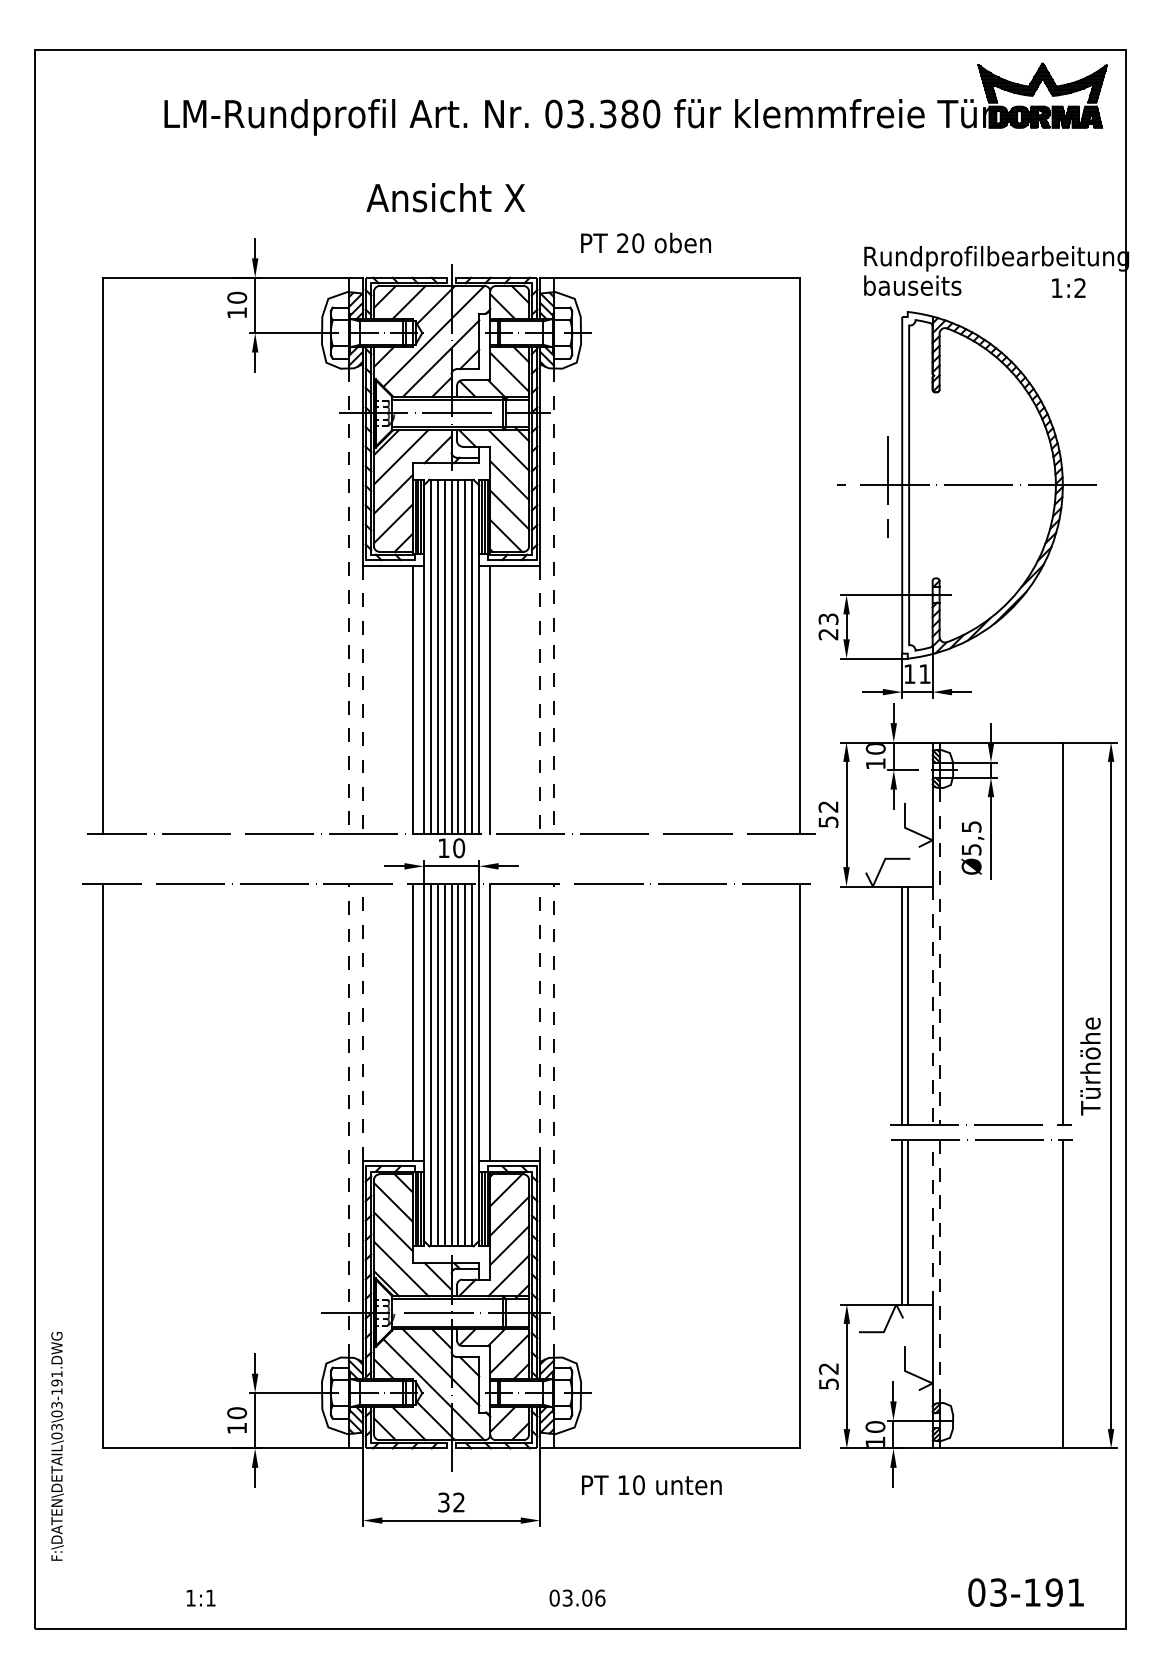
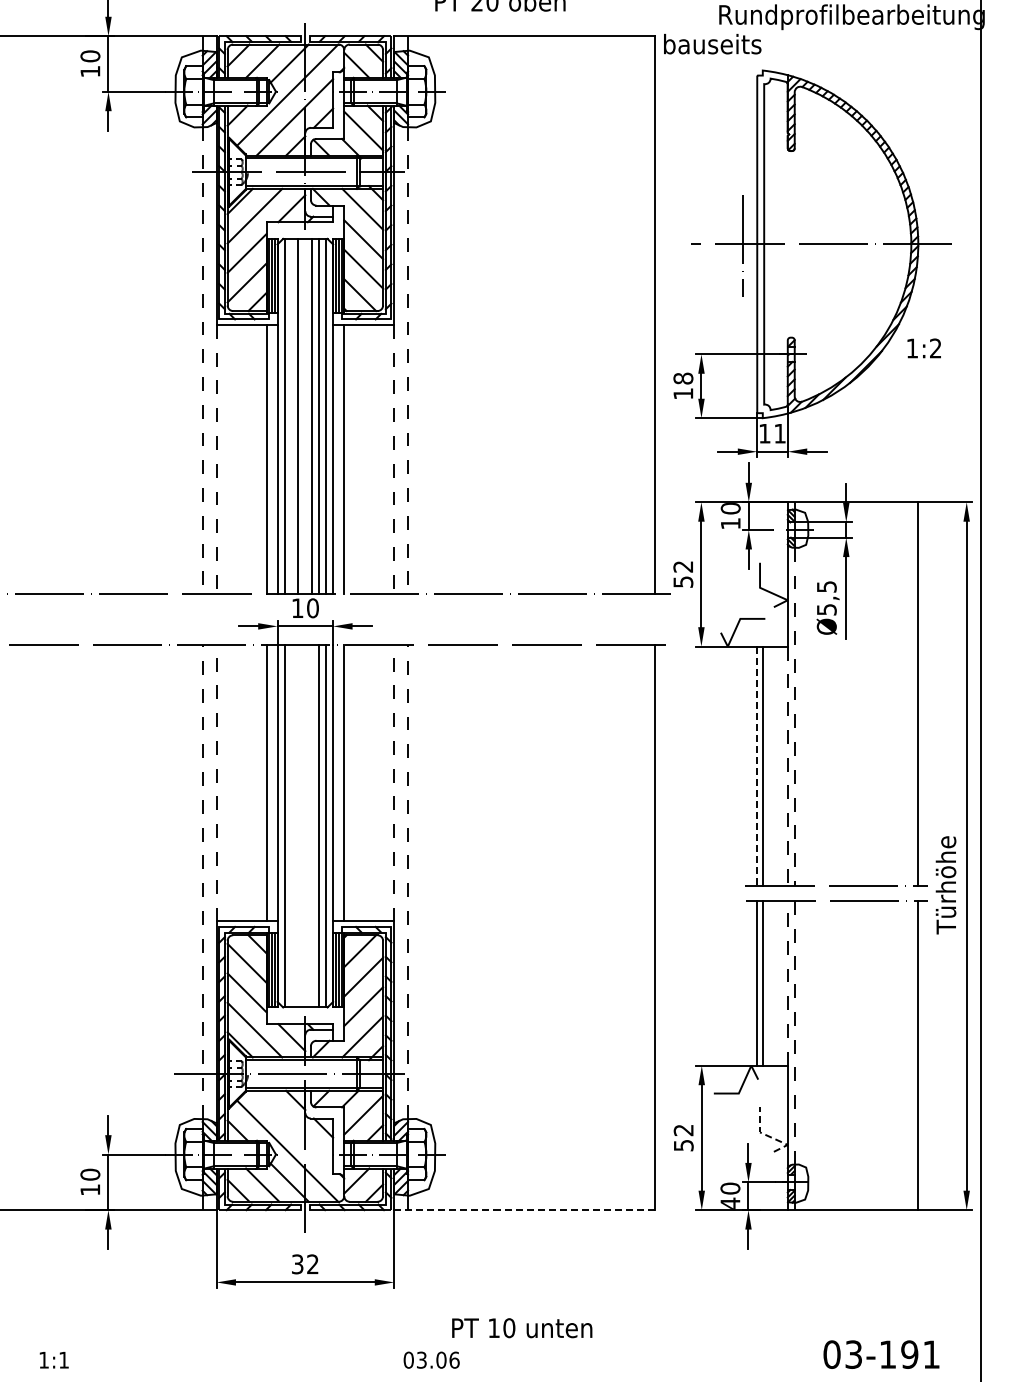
text: (912, 285) -> (712, 44), moved
text: (1068, 287) -> (923, 347), moved
text: (828, 626) -> (683, 385), 23 -> 18
line: (437, 656) -> (291, 416), removed
line: (451, 656) -> (305, 416), removed
line: (902, 1006) -> (757, 766), solid -> dashed
line: (437, 1065) -> (291, 826), removed
line: (444, 1065) -> (298, 826), removed
line: (451, 1065) -> (305, 826), removed
line: (458, 1065) -> (312, 826), removed
text: (1090, 1066) -> (946, 885), moved
line: (440, 1367) -> (294, 1128), removed
line: (914, 1375) -> (769, 1136), solid -> dashed
text: (875, 1441) -> (730, 1203), 10 -> 40
line: (670, 1448) -> (524, 1210), solid -> dashed
text: (651, 1485) -> (521, 1328), moved

